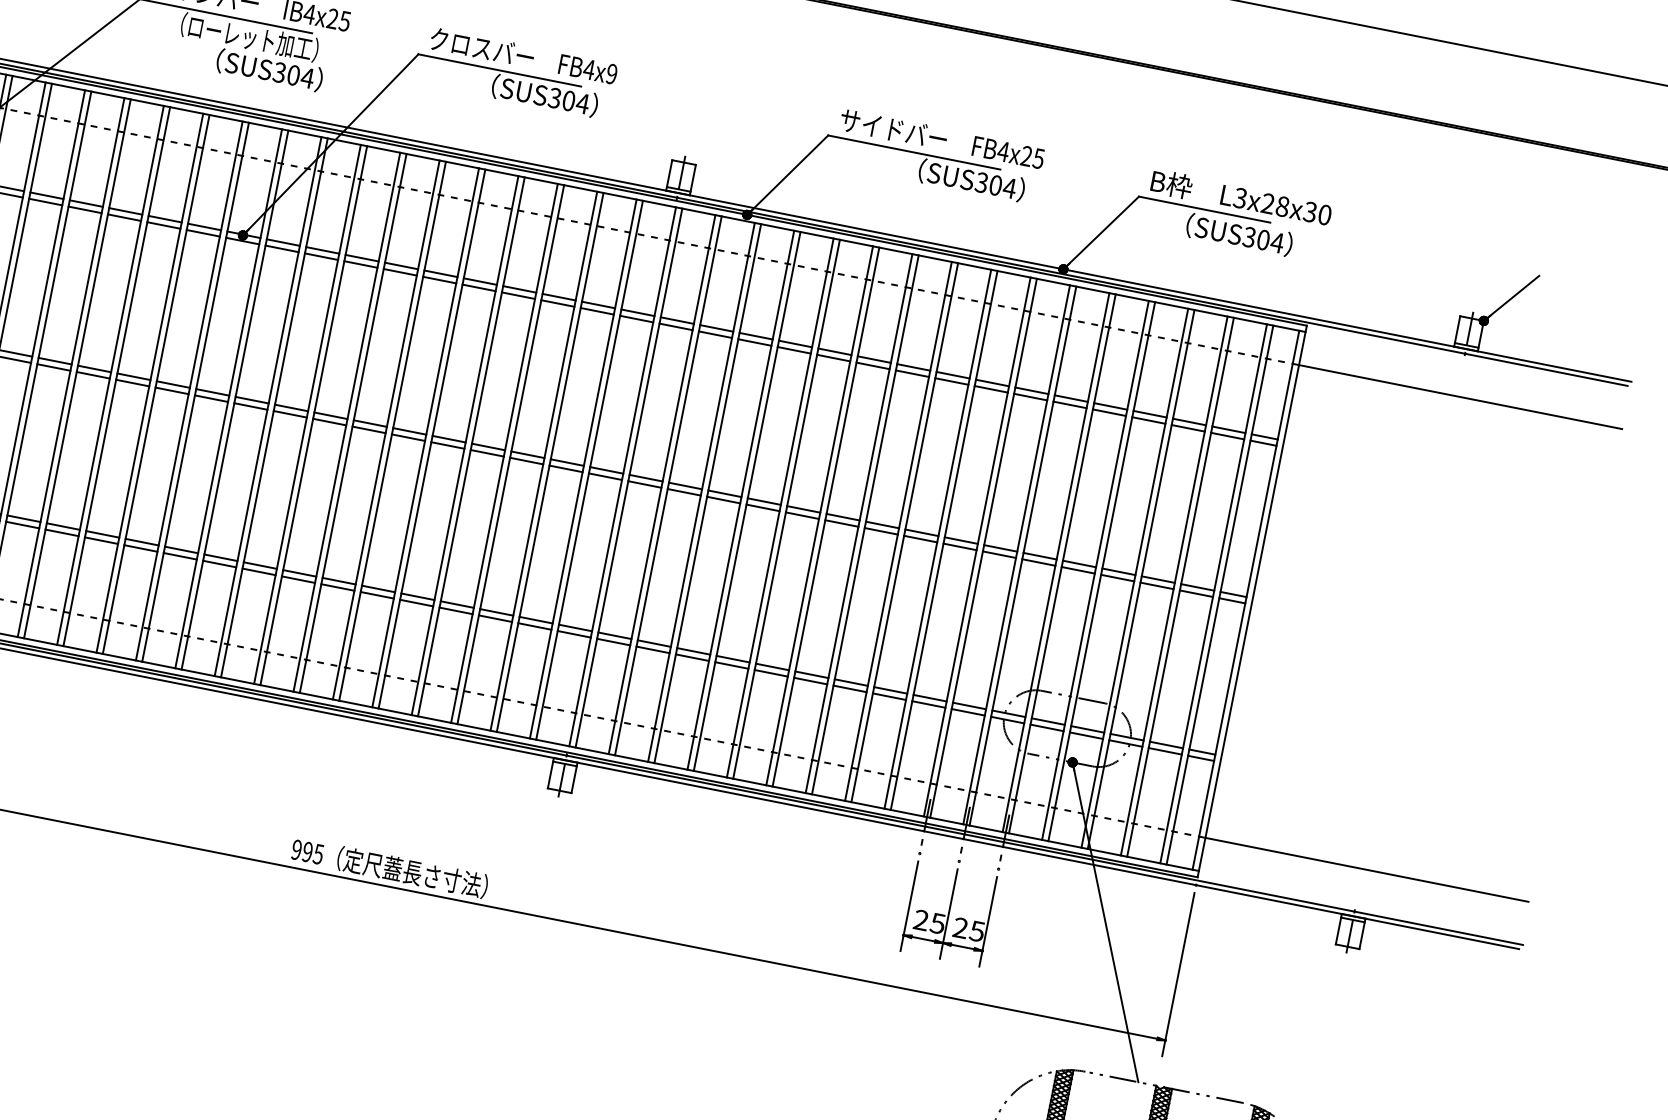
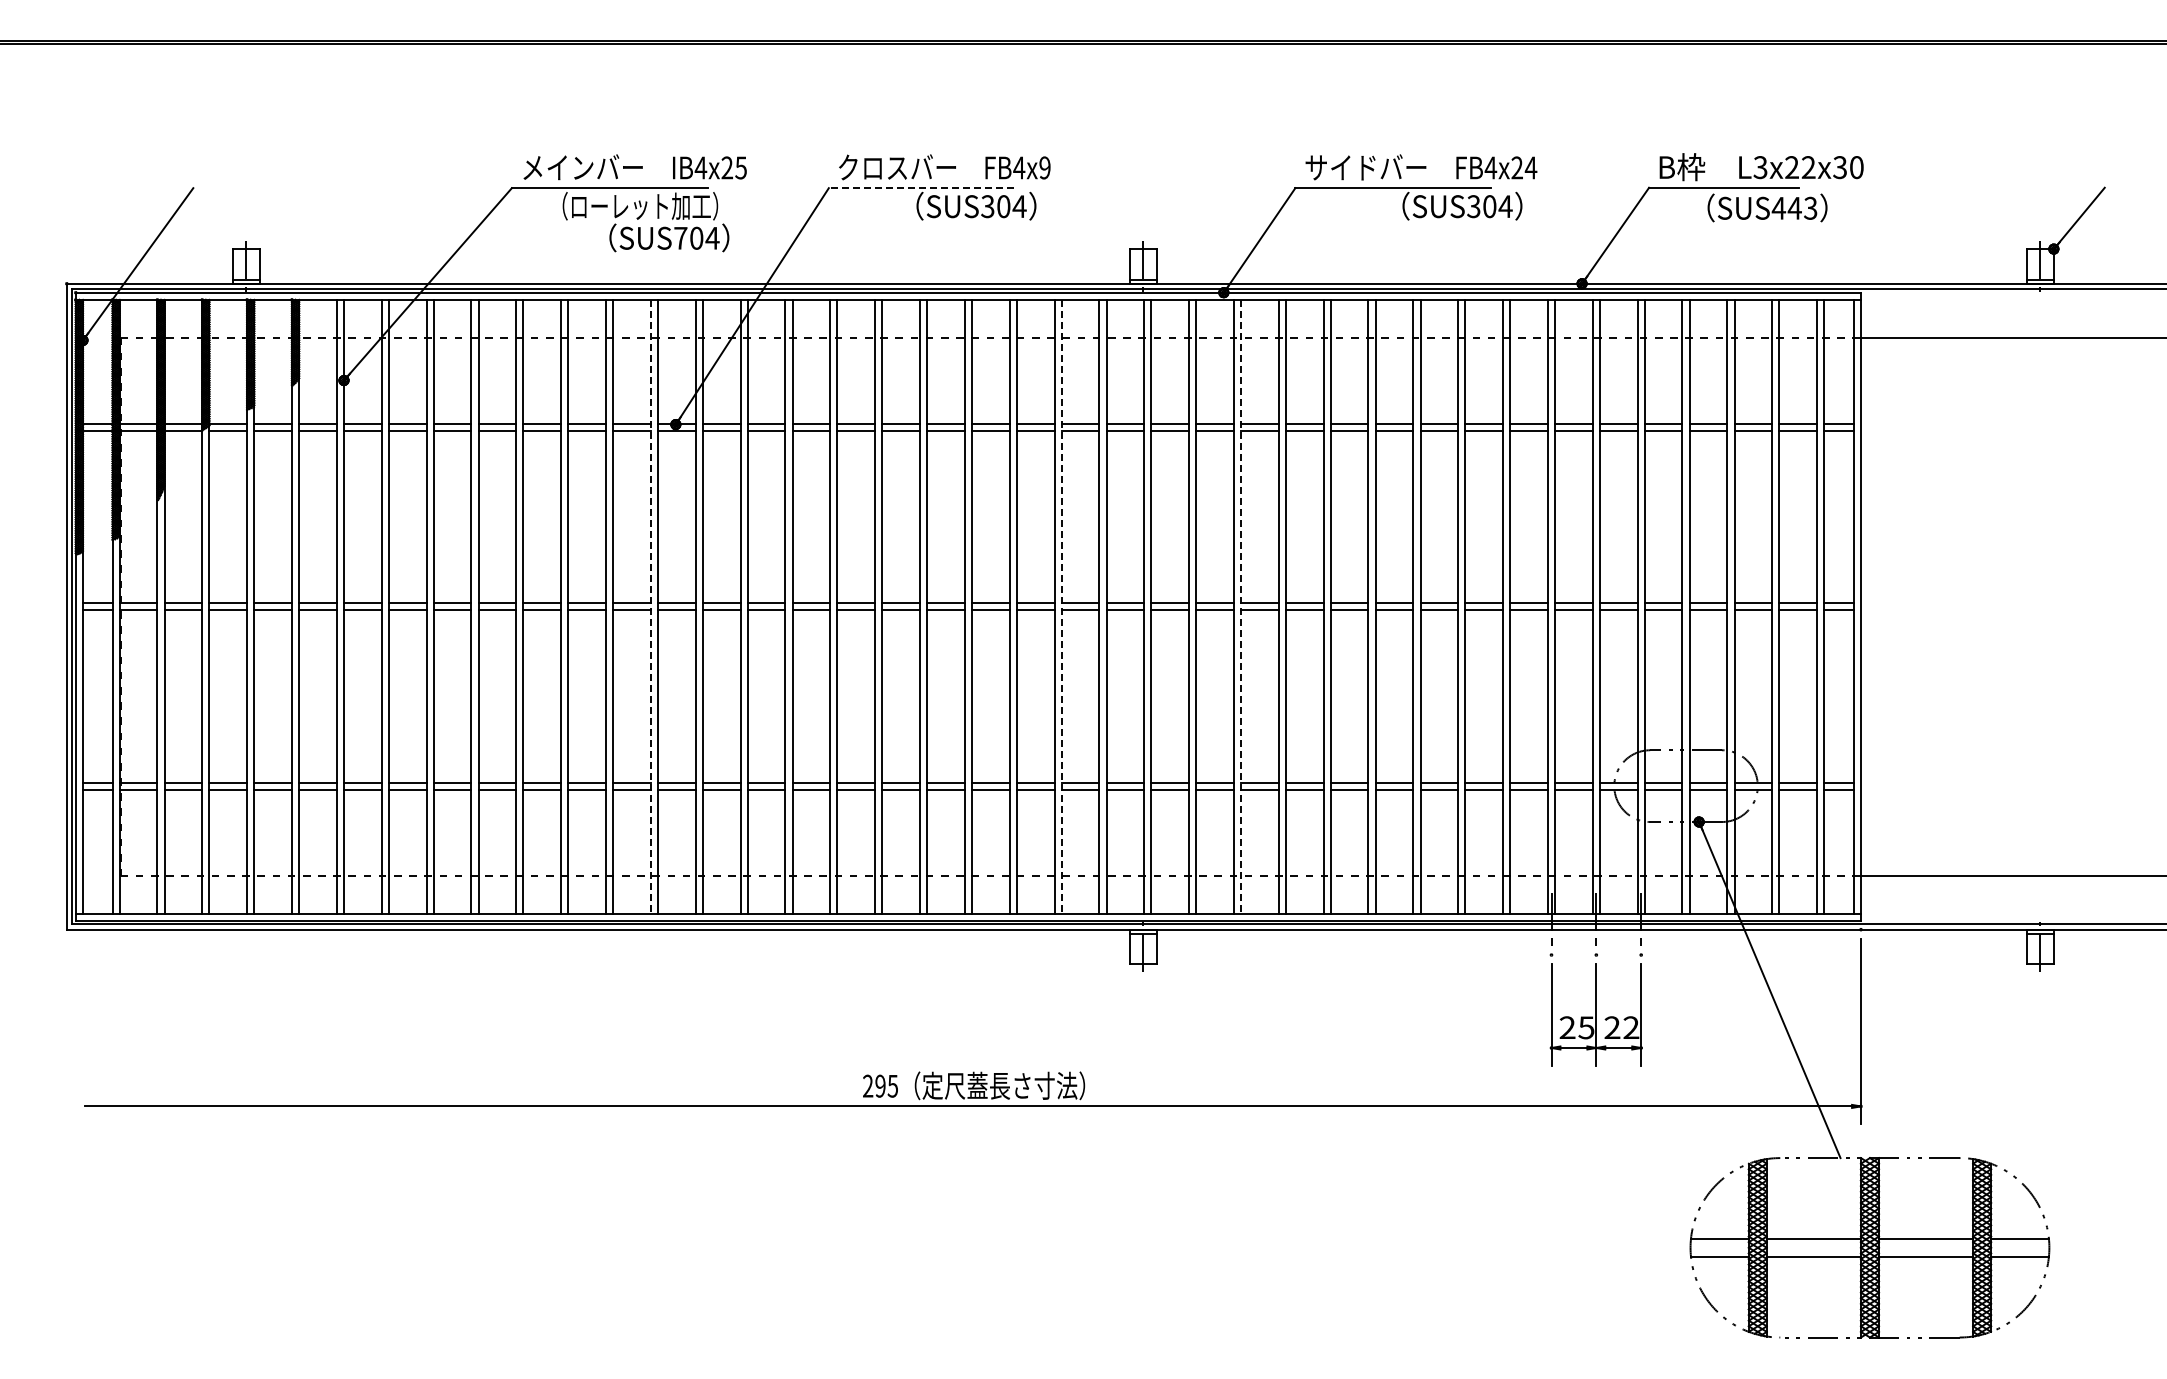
line: (499, 70) -> (921, 188), solid -> dashed
text: (279, 71) -> (680, 237), SUS304 -> SUS704
text: (1038, 158) -> (1530, 167), FB4x25 -> FB4x24
text: (1282, 206) -> (1808, 167), L3x28x30 -> L3x22x30
text: (1263, 239) -> (1794, 207), SUS304 -> SUS443
line: (189, 390) -> (650, 606), solid -> dashed
line: (550, 462) -> (1061, 606), solid -> dashed
line: (708, 493) -> (1241, 606), solid -> dashed
text: (297, 850) -> (868, 1086), 995 -> 295
text: (977, 931) -> (1631, 1027), 25 -> 22

